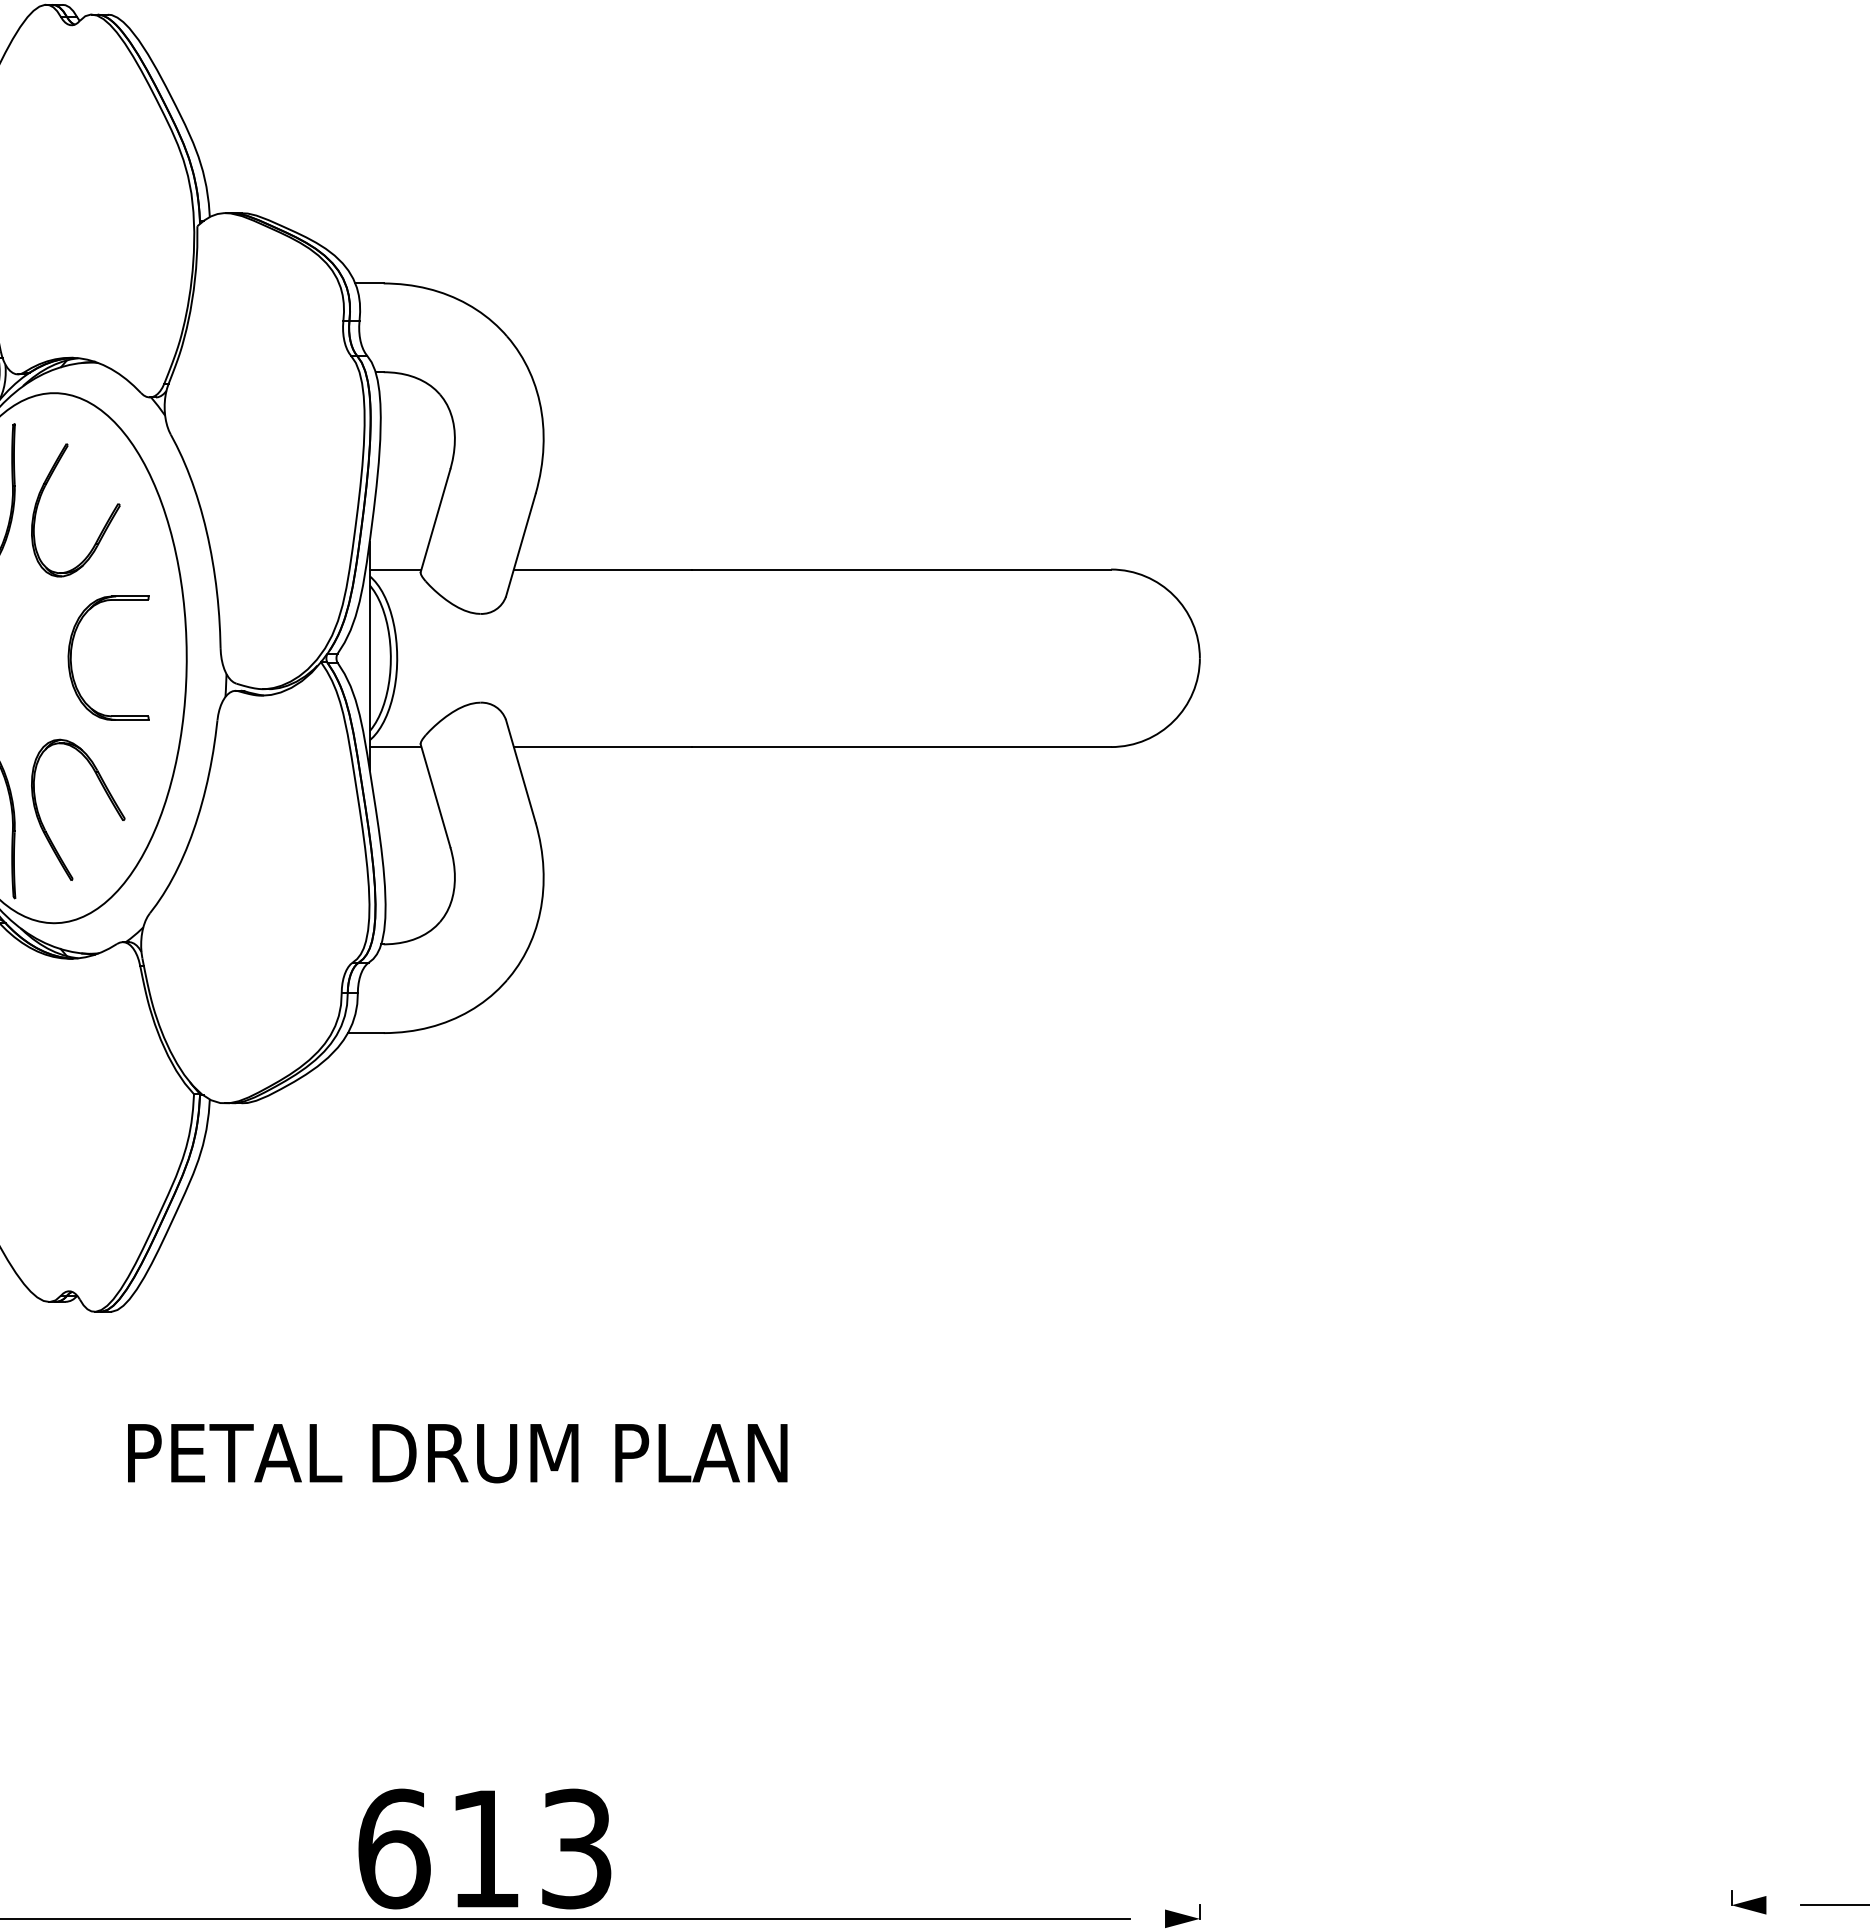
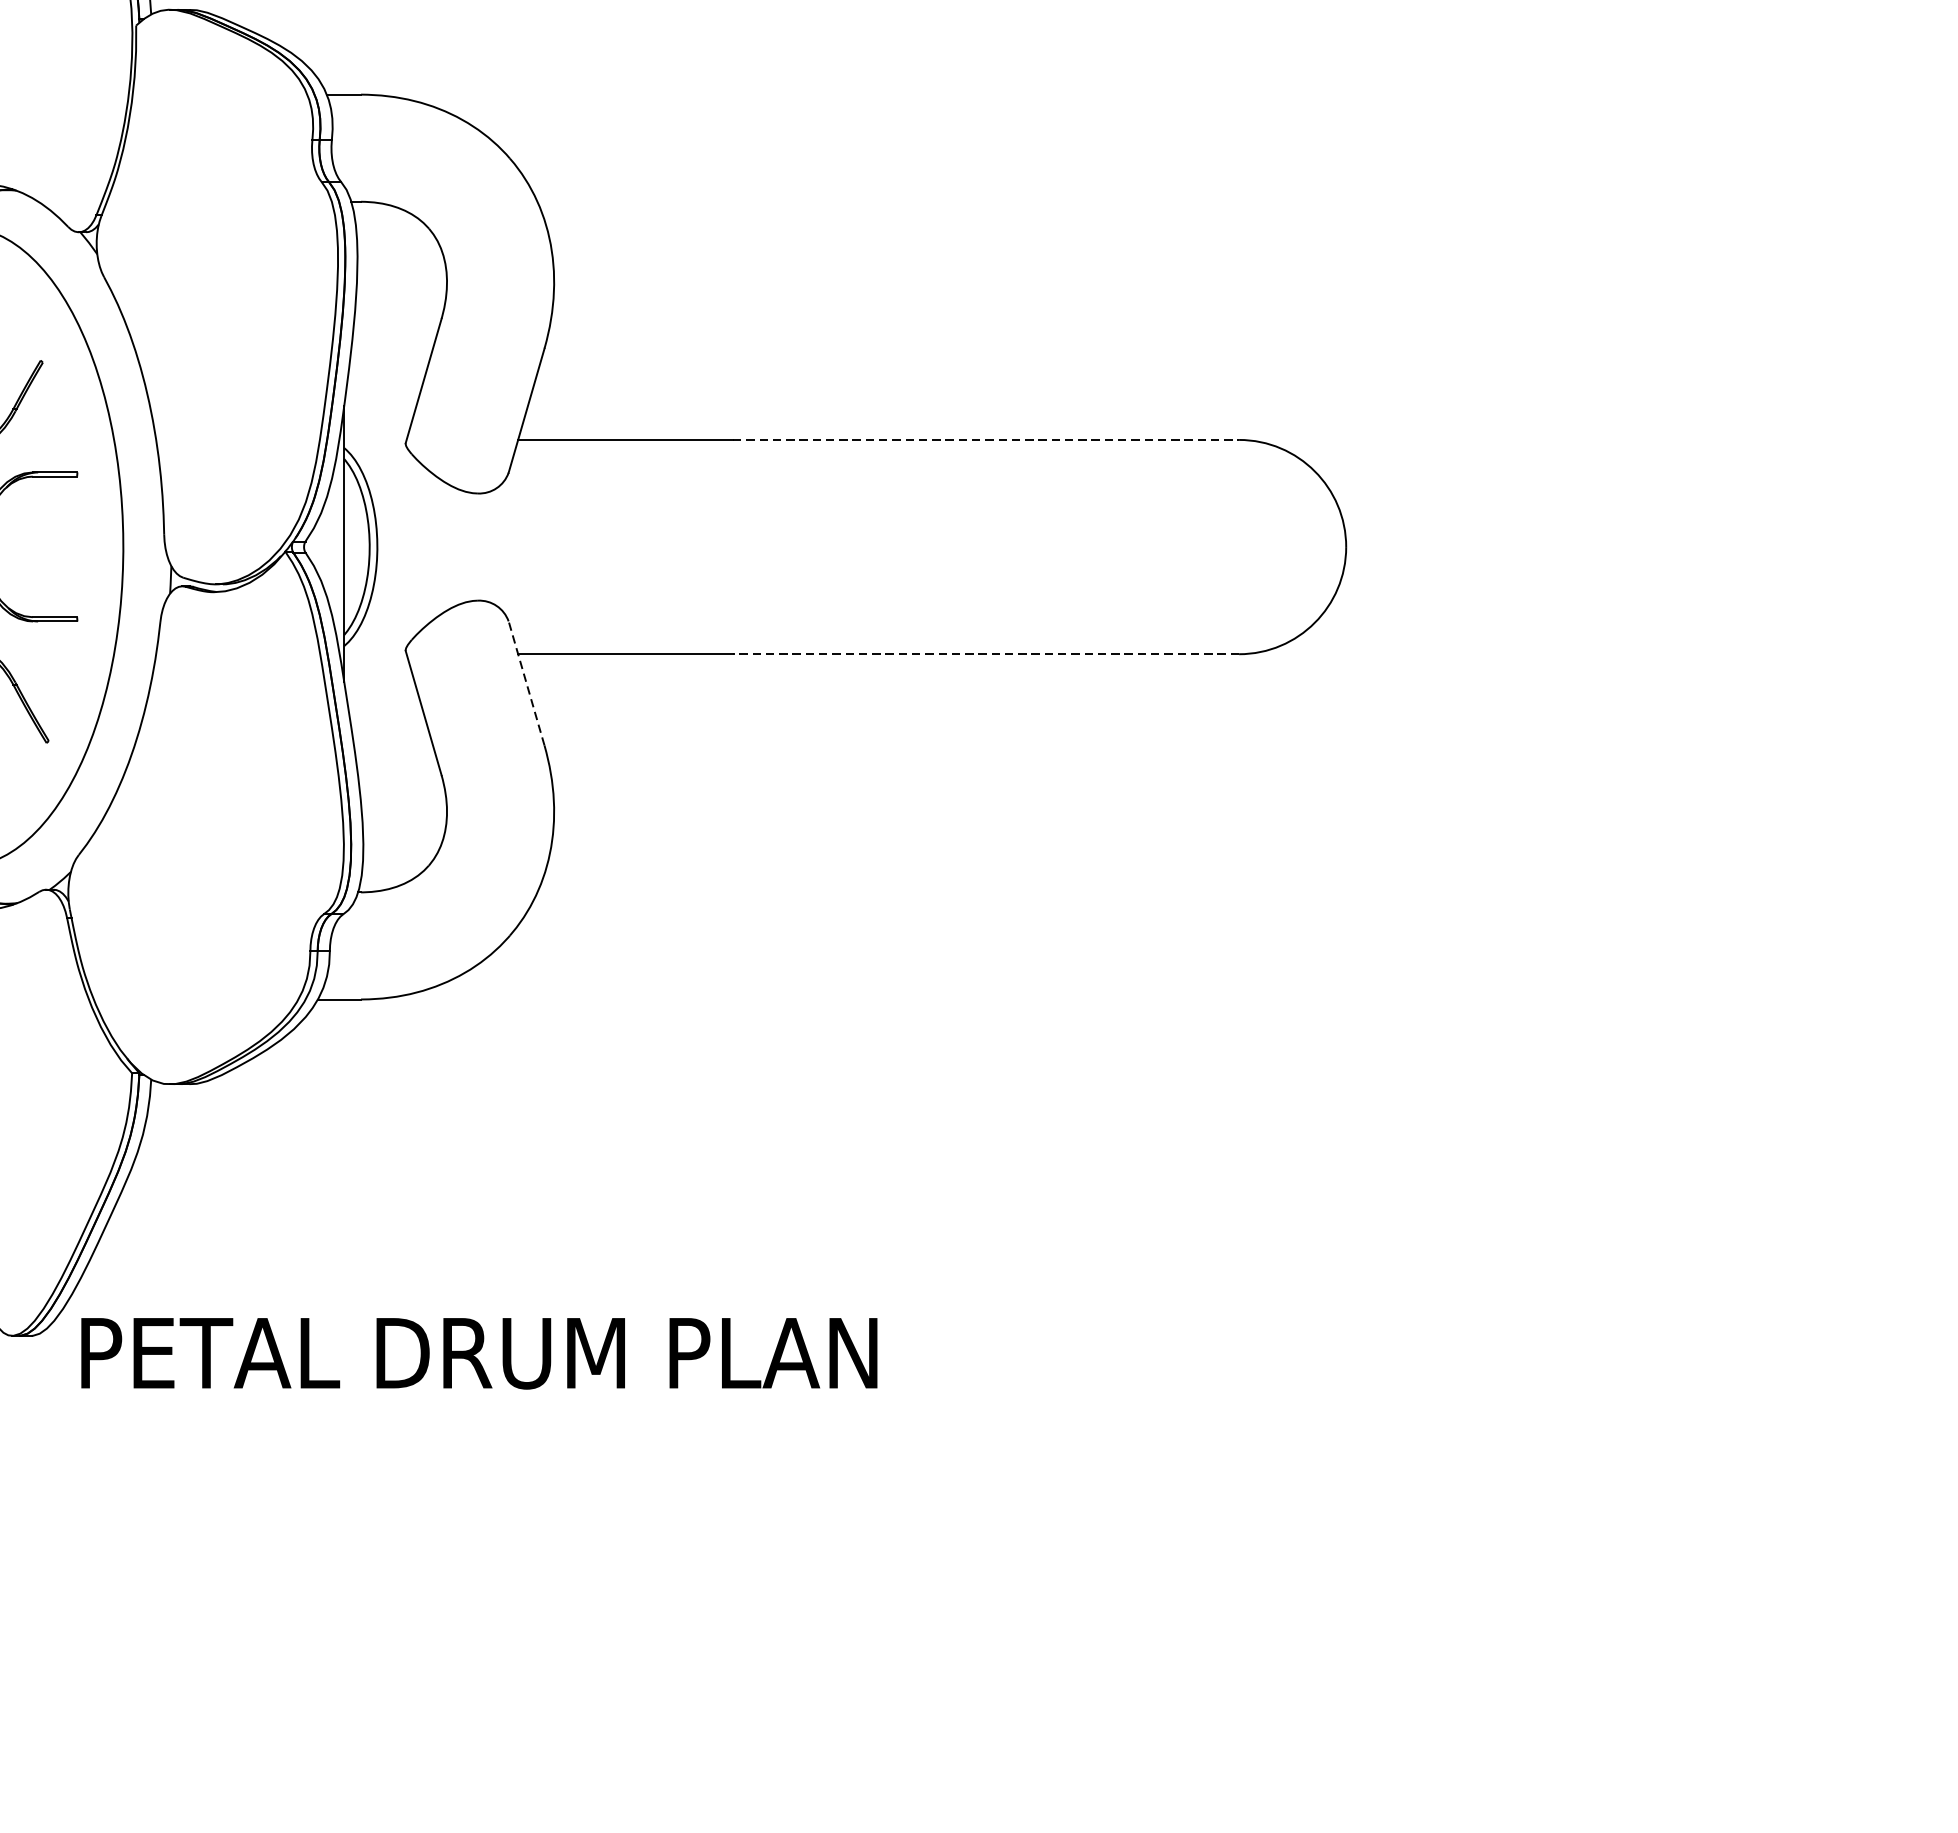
line: (395, 569) -> (375, 439), removed
line: (901, 569) -> (986, 439), solid -> dashed
line: (395, 747) -> (375, 654), removed
line: (901, 747) -> (986, 654), solid -> dashed
line: (520, 771) -> (526, 683), solid -> dashed
text: (457, 1453) -> (479, 1353), moved

